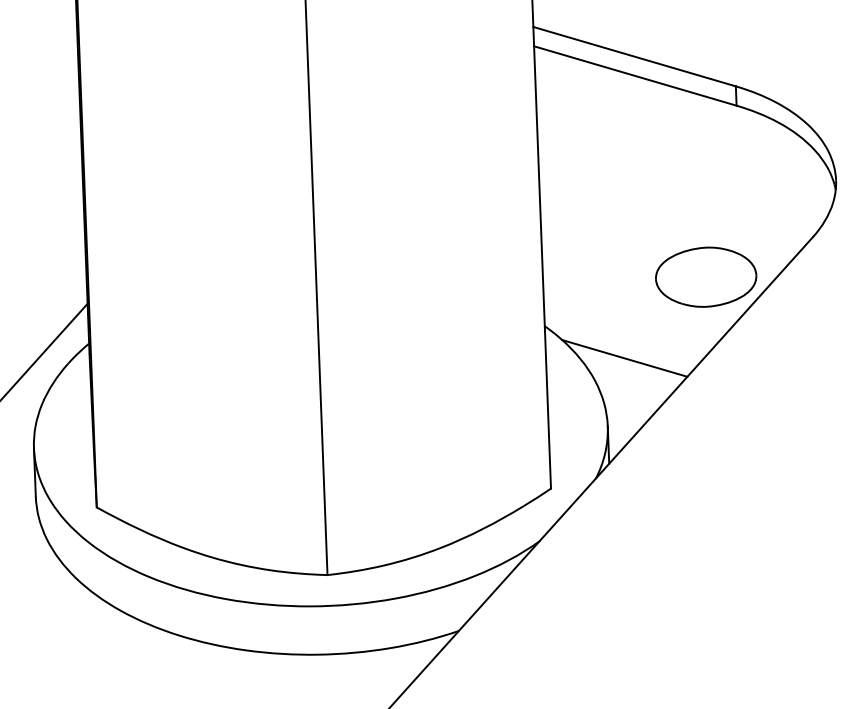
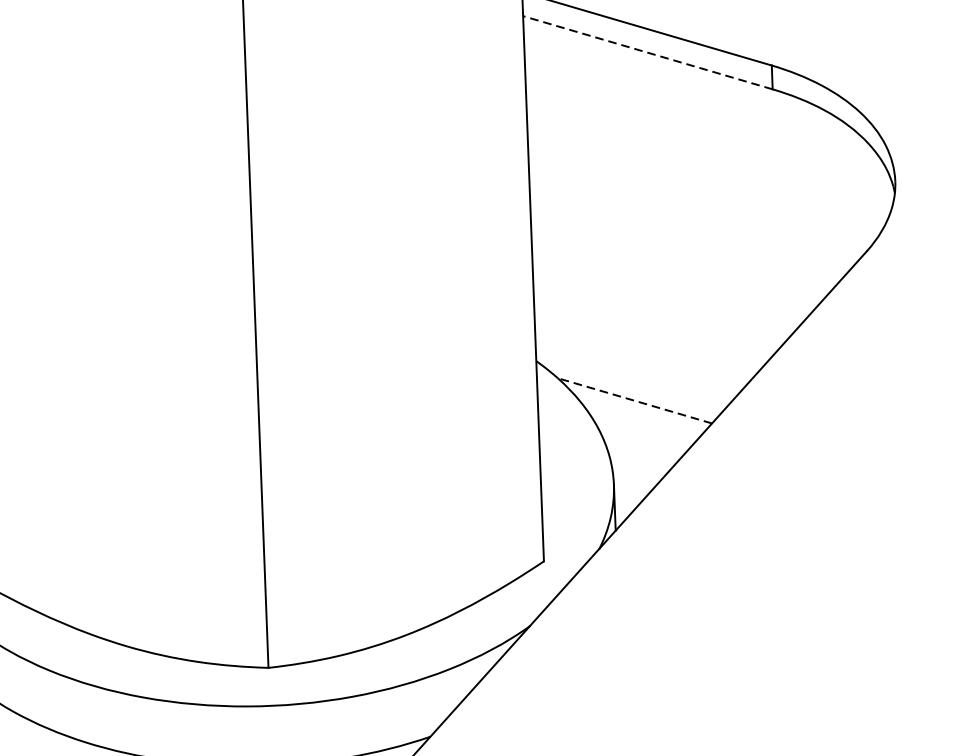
line: (634, 75) -> (646, 52), solid -> dashed
part: (706, 276) -> (735, 299), removed
line: (624, 358) -> (634, 400), solid -> dashed

